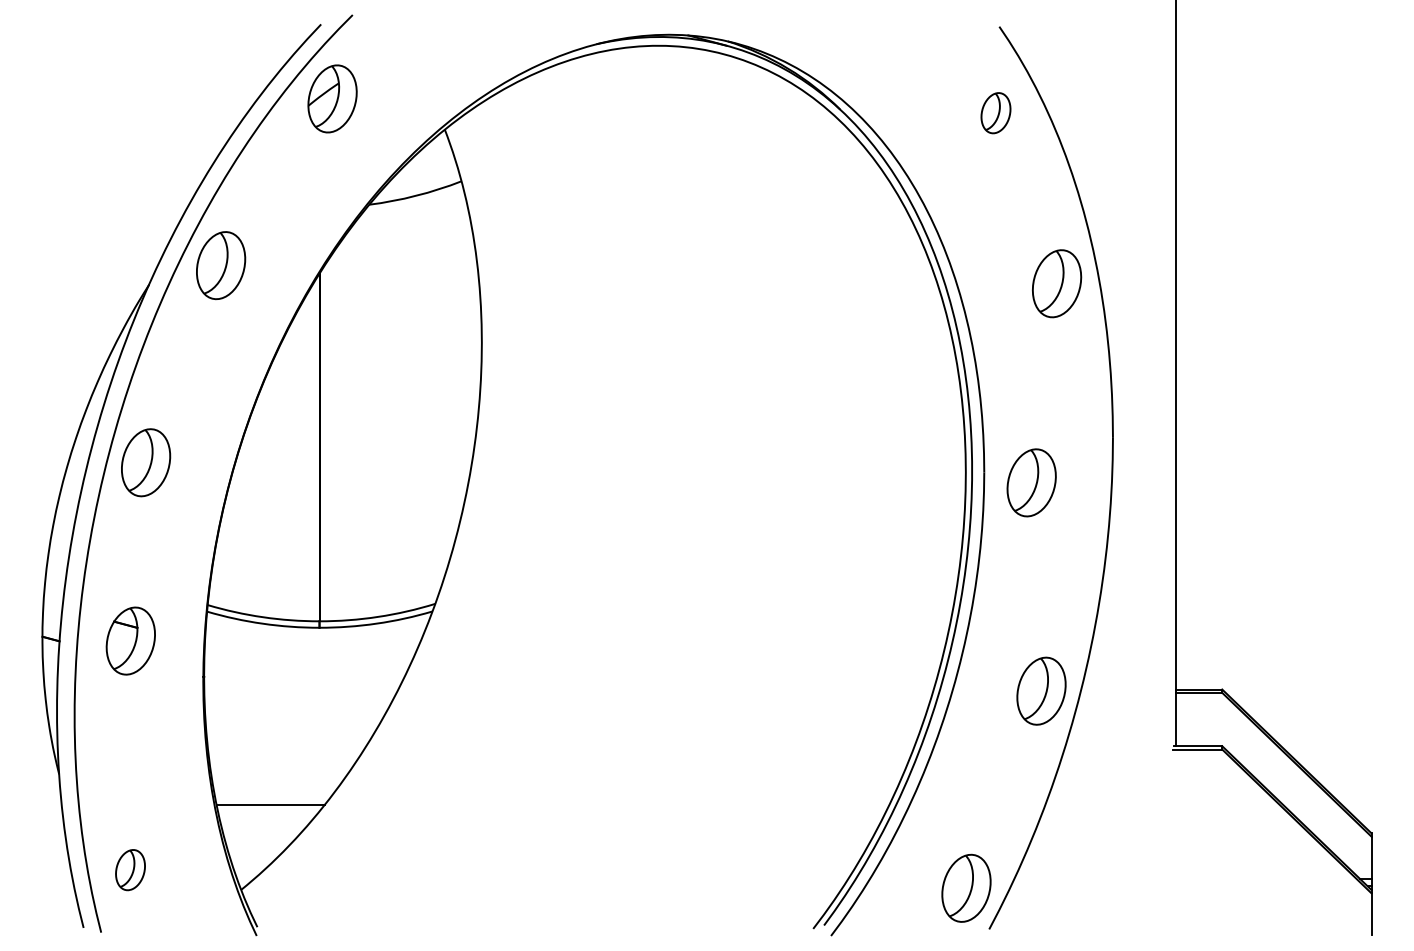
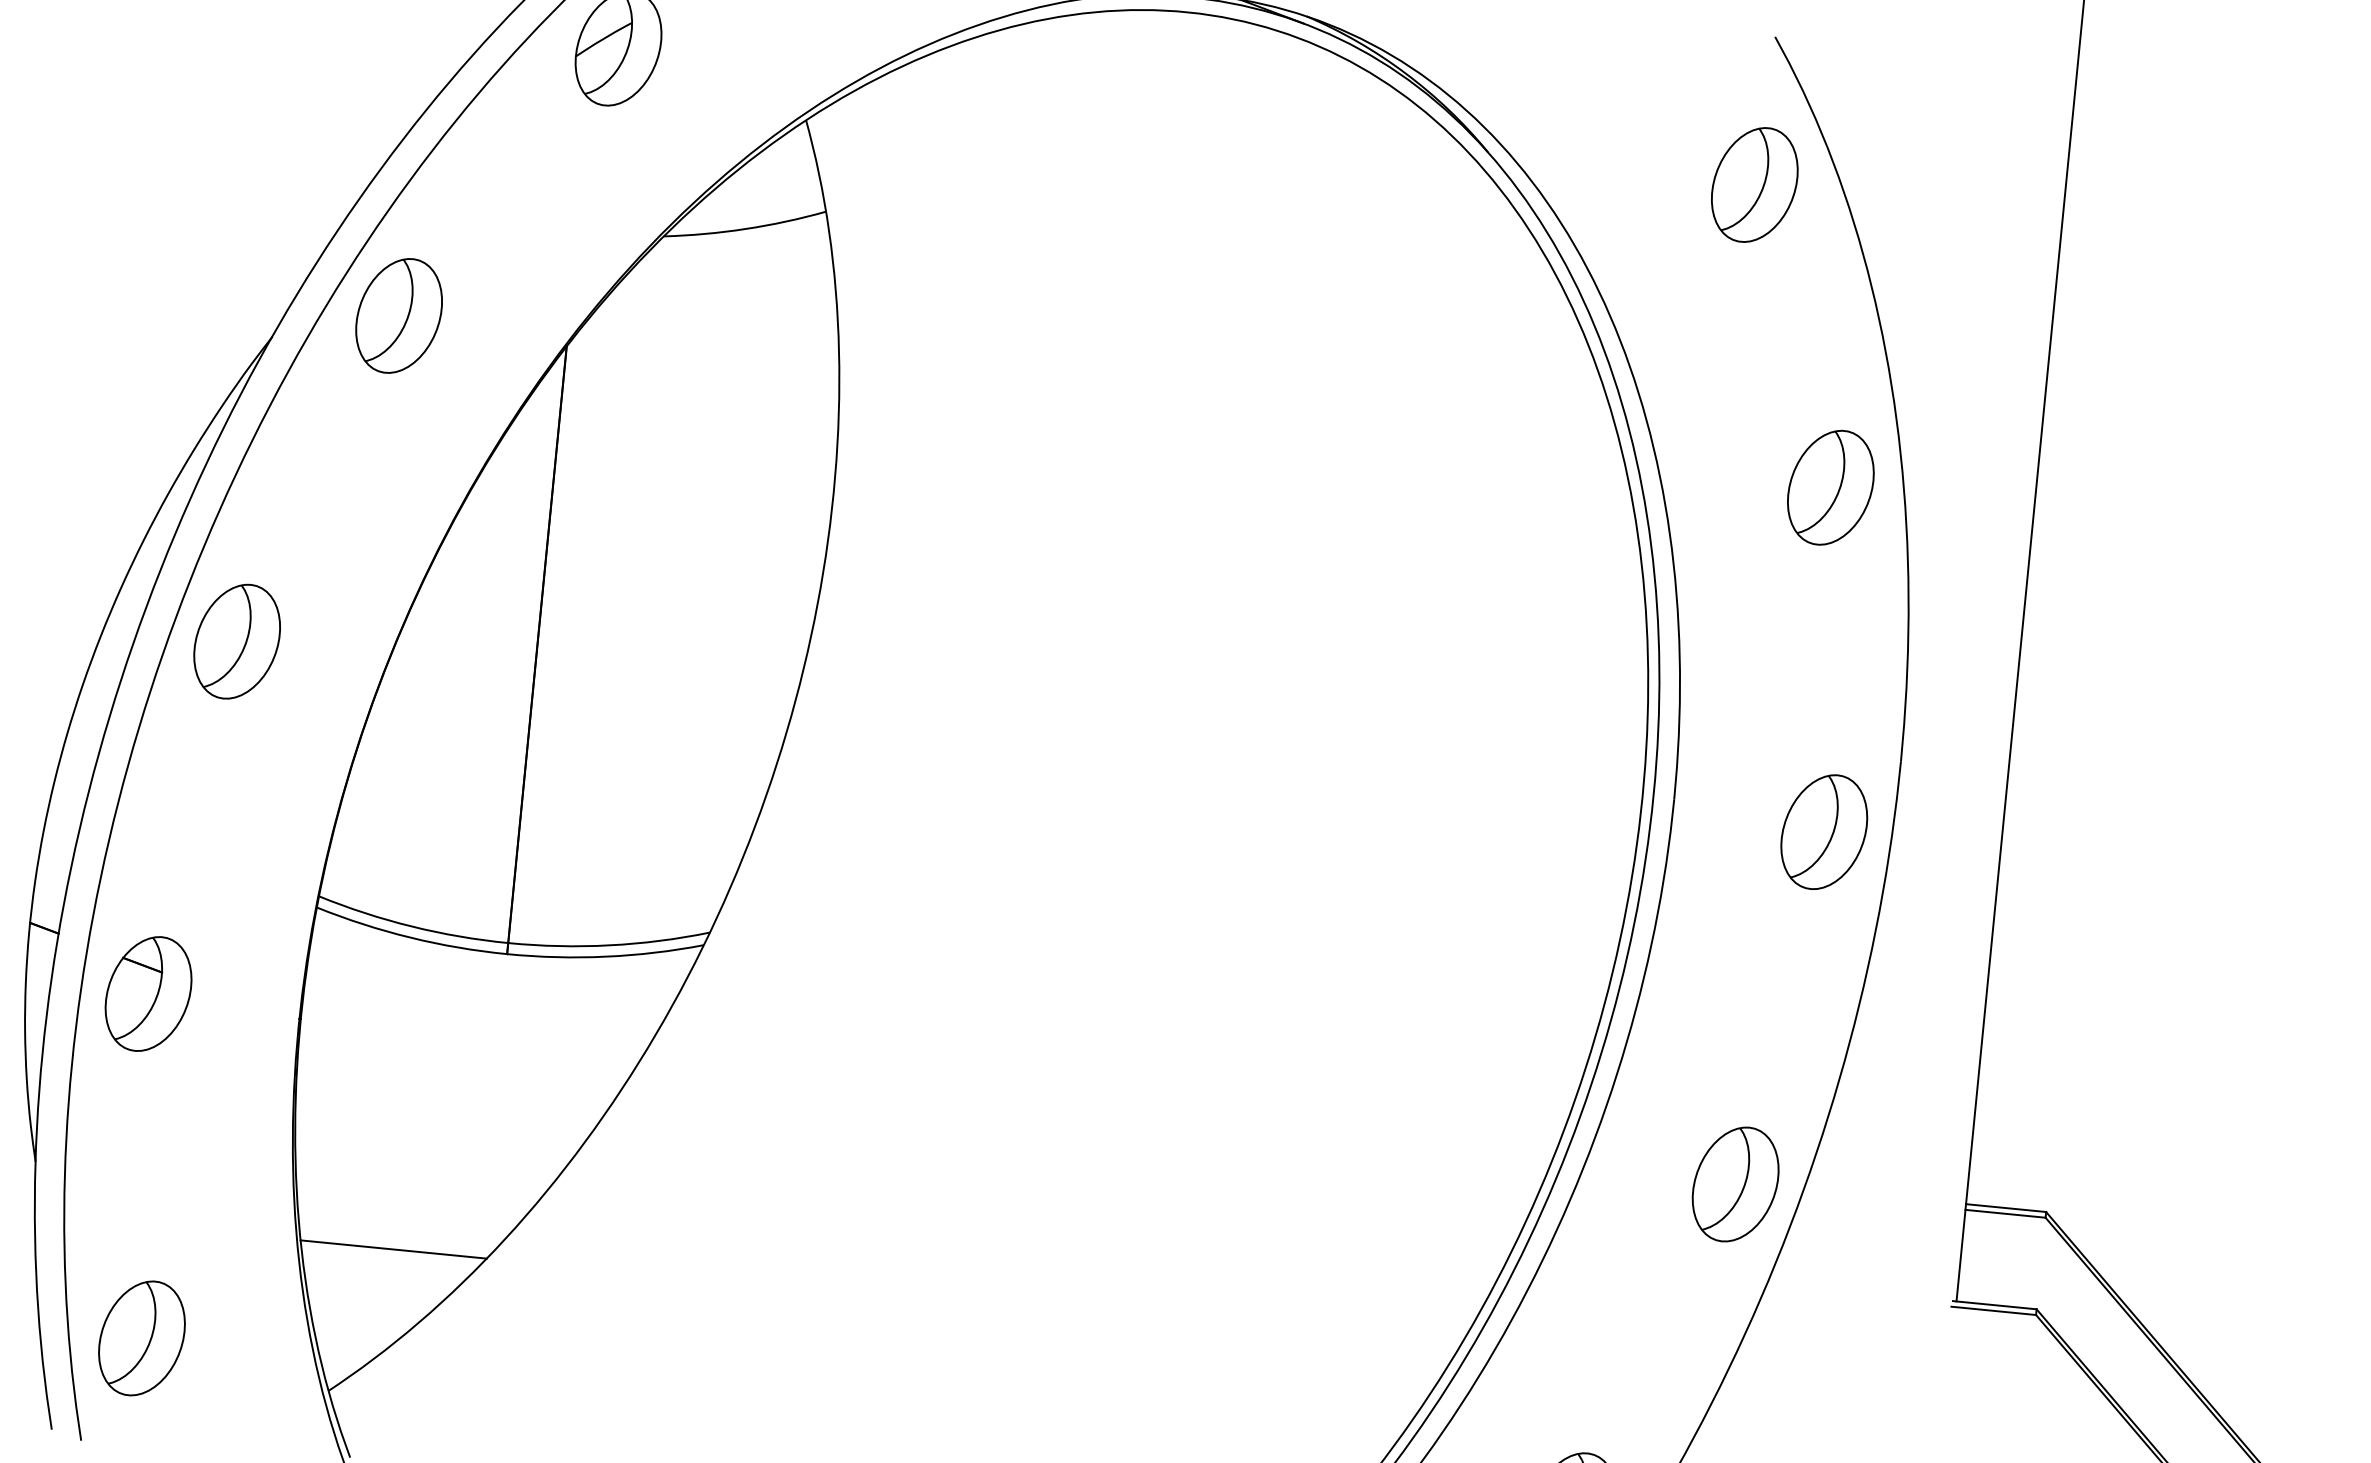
part: (995, 112) -> (1754, 183), size x1.67
part: (1031, 482) -> (1823, 831), moved
part: (130, 640) -> (148, 992), moved
part: (130, 869) -> (142, 1337), size x1.67

